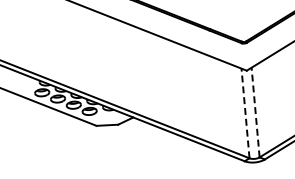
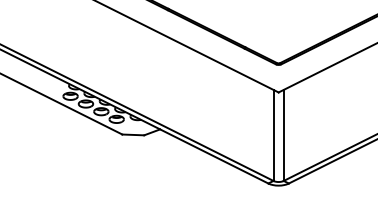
line: (255, 112) -> (283, 135), dashed -> solid
line: (245, 113) -> (273, 135), dashed -> solid

